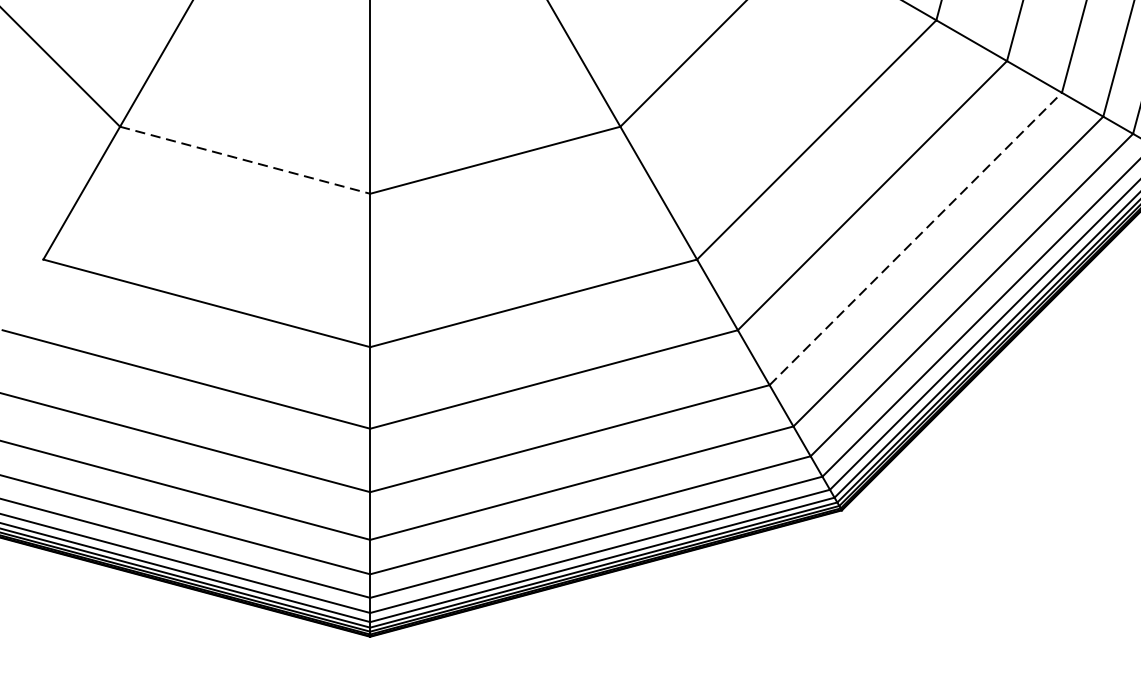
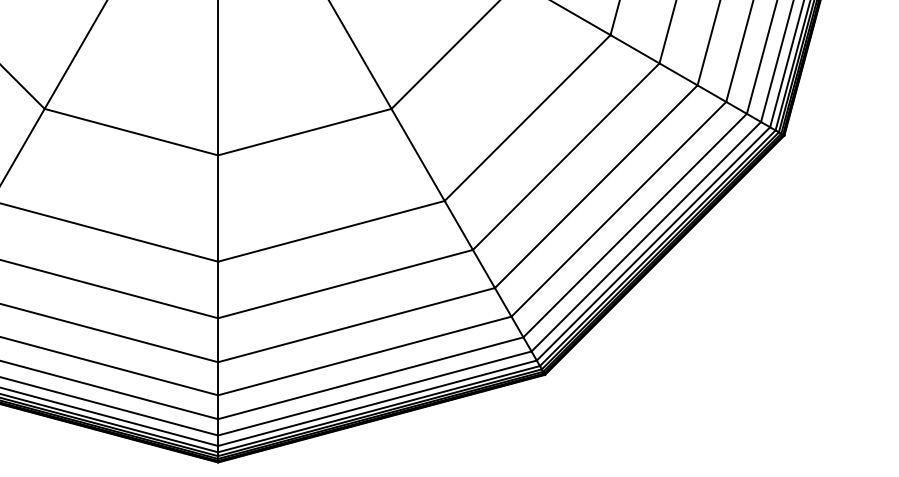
line: (245, 160) -> (131, 132), dashed -> solid
line: (916, 238) -> (596, 186), dashed -> solid

